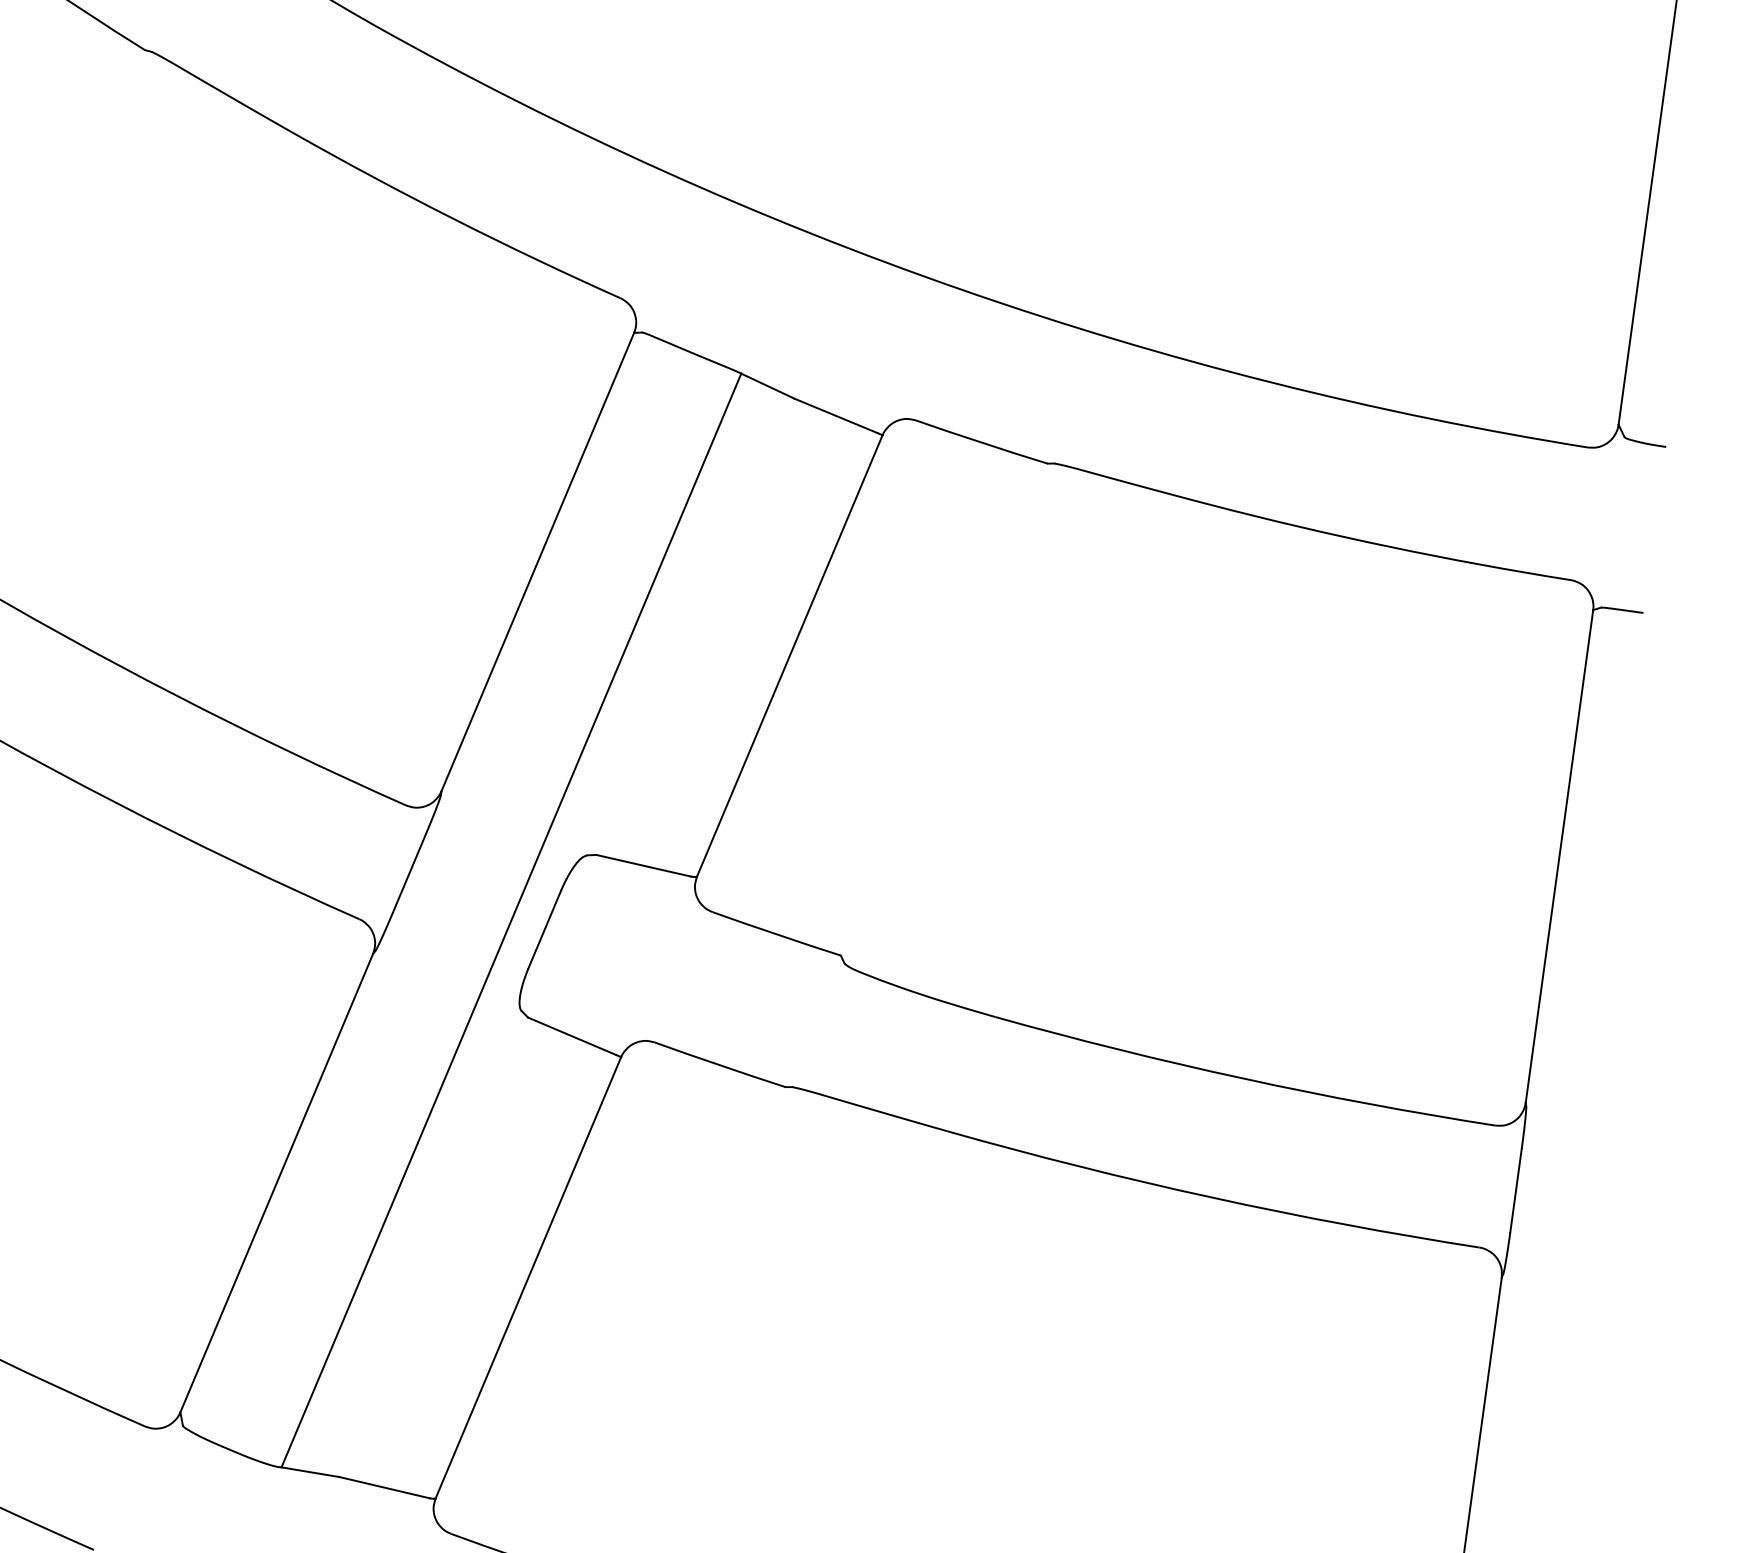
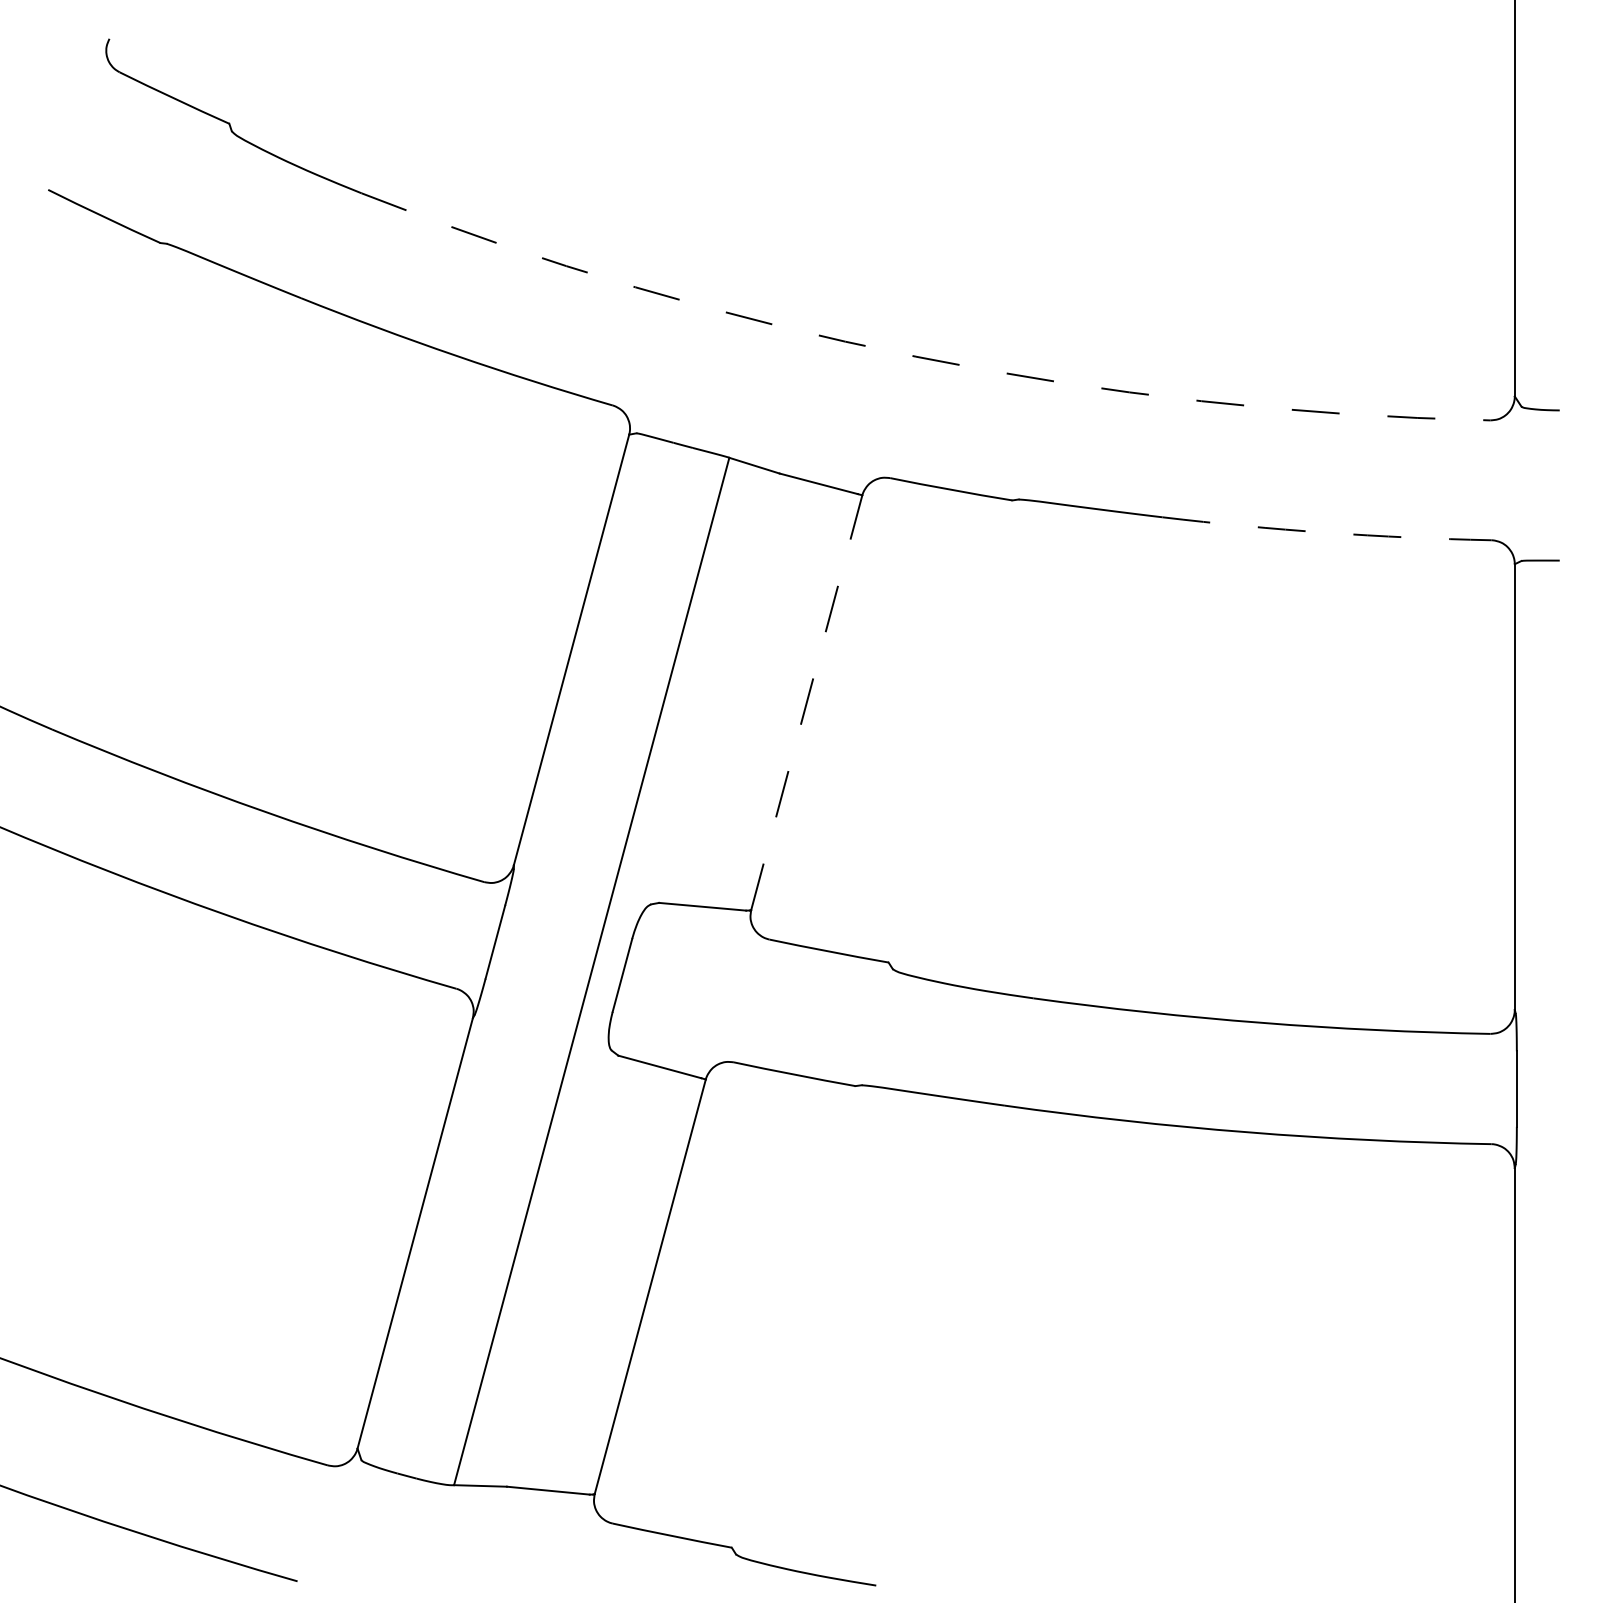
arc: (962, 289) -> (915, 356), solid -> dashed
arc: (1389, 546) -> (1326, 532), solid -> dashed
line: (789, 655) -> (806, 702), solid -> dashed

